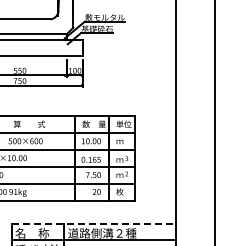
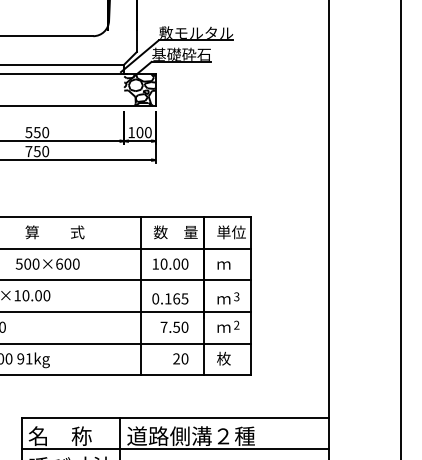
hatch: (74, 47) -> (139, 88), added
line: (94, 223) -> (176, 417), dashed -> solid

